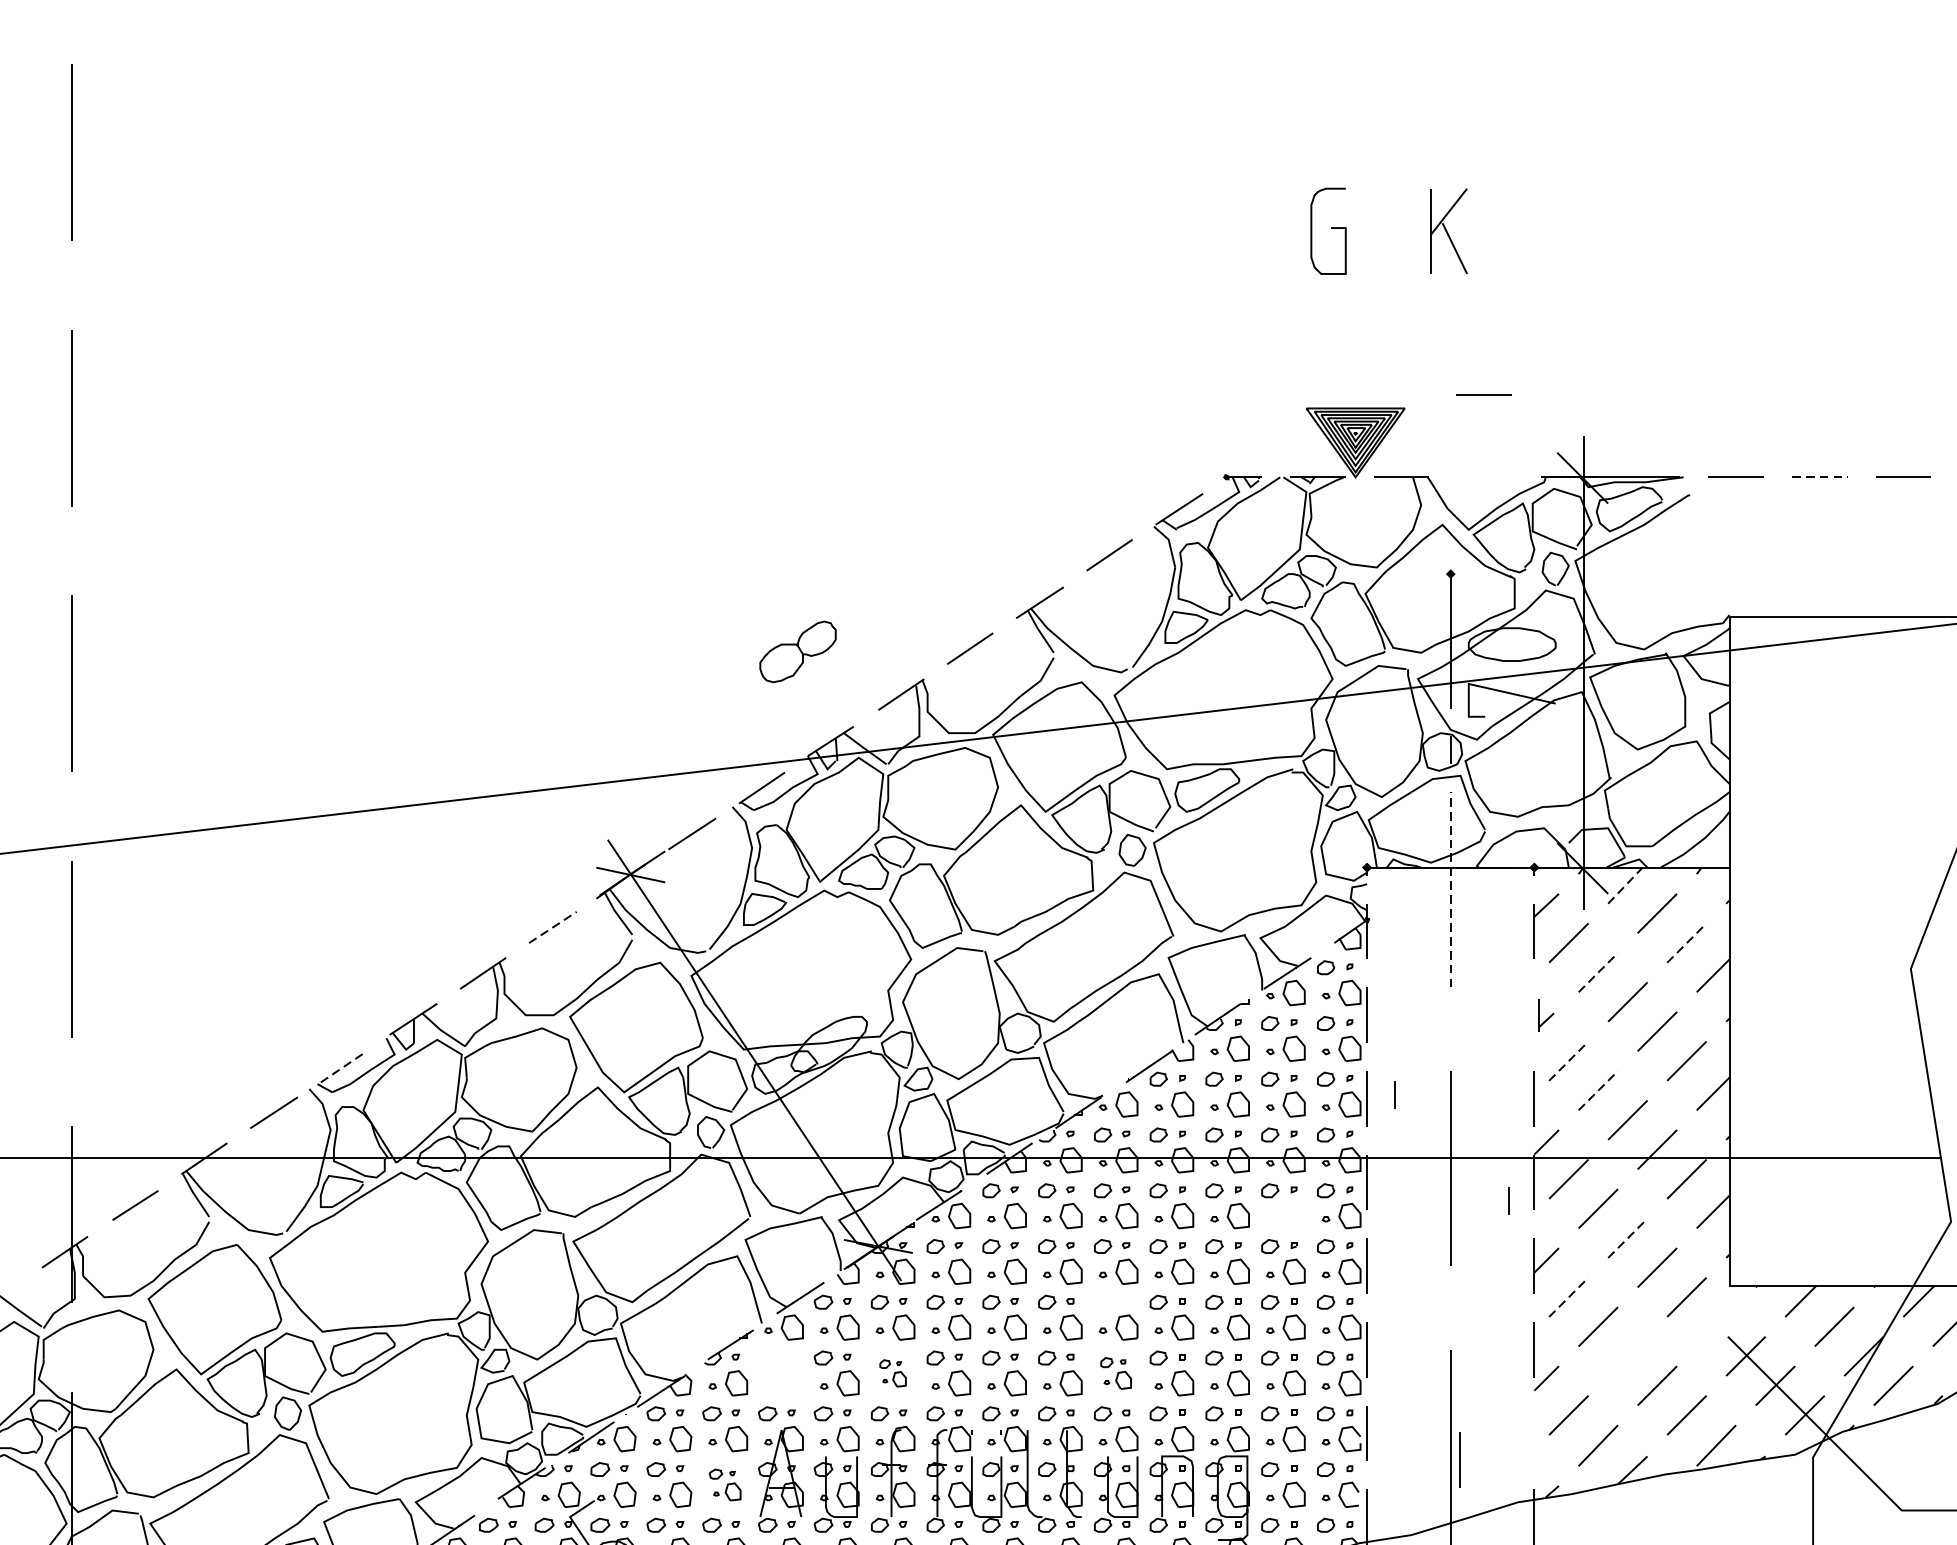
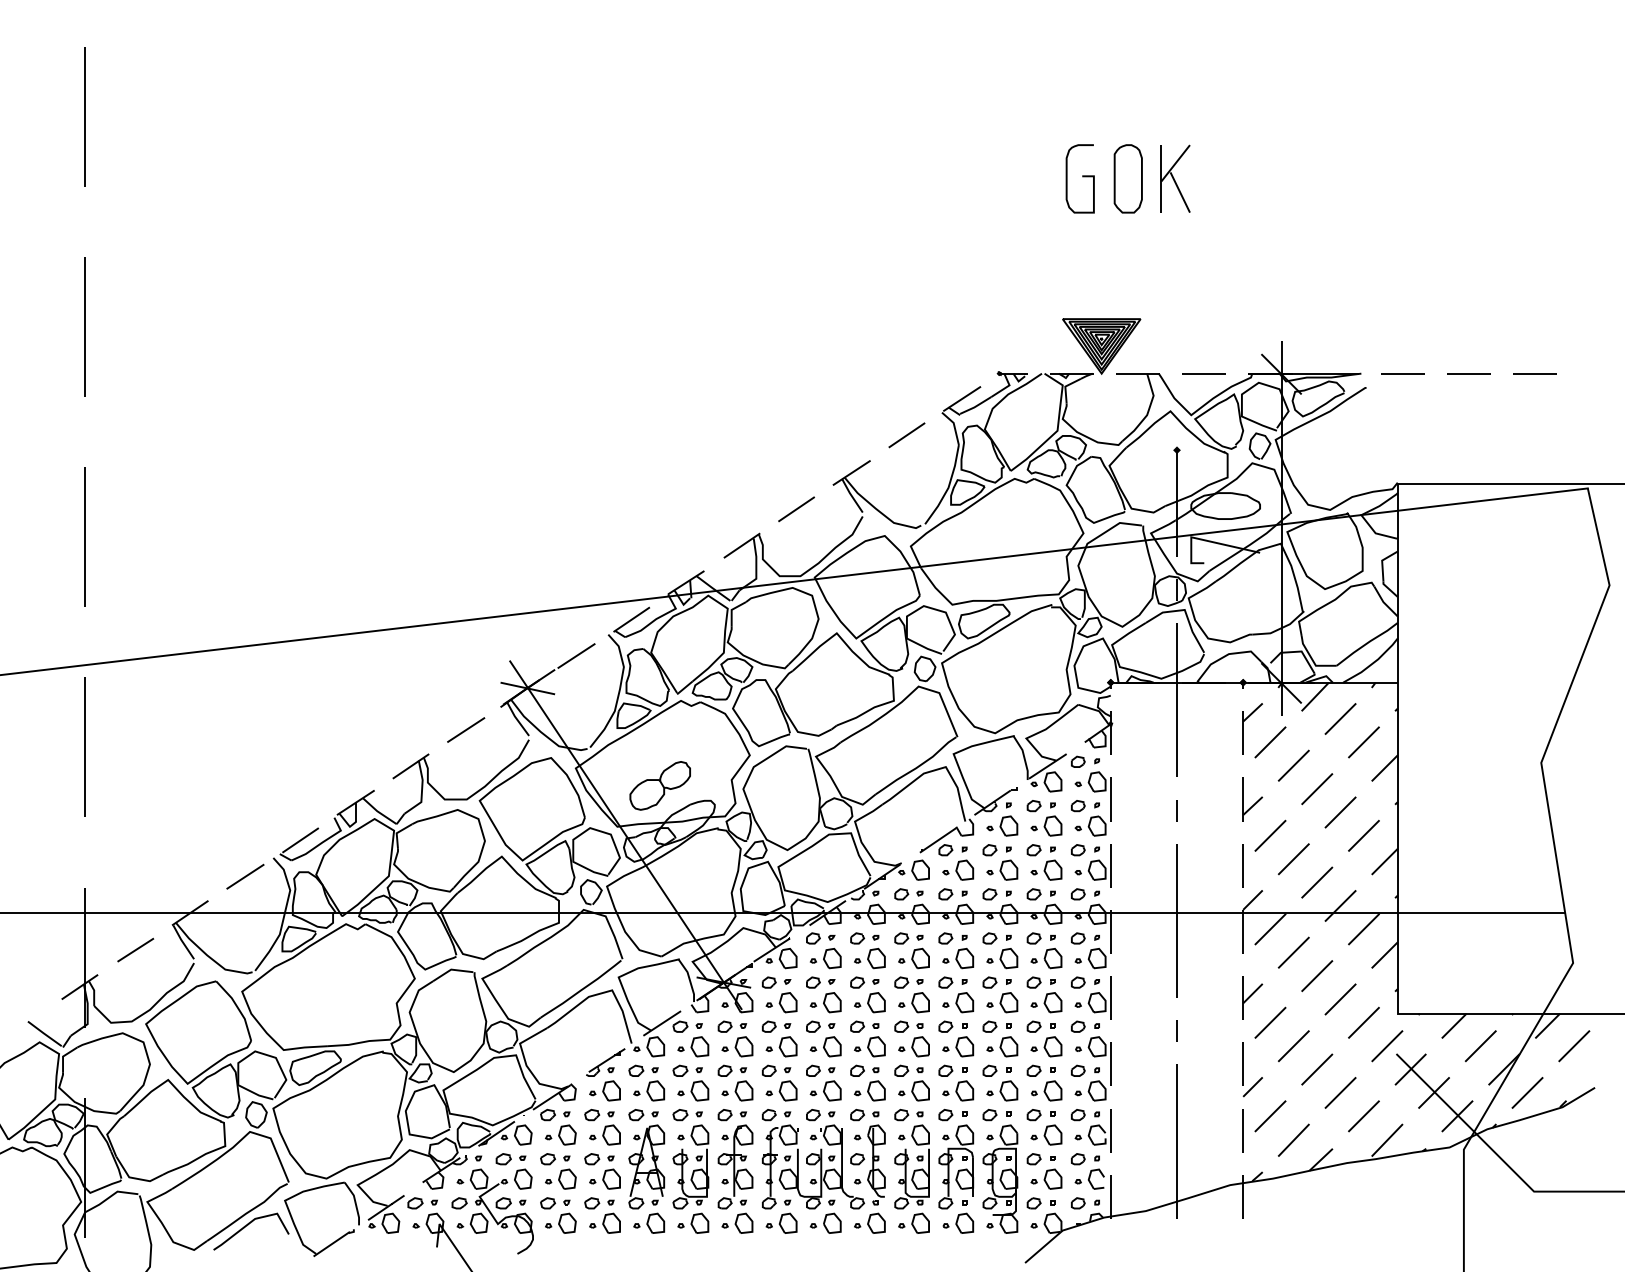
part: (1388, 230) -> (1127, 178), added
line: (1482, 395) -> (1203, 373), moved
line: (1820, 477) -> (1469, 373), dashed -> solid
part: (797, 651) -> (659, 785), moved
line: (1625, 885) -> (1315, 696), dashed -> solid
line: (1451, 888) -> (1177, 699), dashed -> solid
line: (553, 928) -> (466, 730), dashed -> solid
line: (1687, 943) -> (1364, 742), dashed -> solid
line: (1599, 972) -> (1294, 765), dashed -> solid
part: (1546, 1015) -> (1252, 799), size x1.67
line: (1568, 1060) -> (1270, 835), dashed -> solid
line: (343, 1067) -> (300, 840), dashed -> solid
line: (1599, 1089) -> (1294, 858), dashed -> solid
line: (1394, 1094) -> (1176, 810), moved
line: (1508, 1199) -> (1176, 1030), moved
part: (1285, 1216) -> (1046, 958), added
line: (1628, 1237) -> (1317, 975), dashed -> solid
line: (1568, 1296) -> (1270, 1022), dashed -> solid
part: (1111, 1301) -> (908, 1026), added
line: (1716, 1327) -> (1387, 1046), added
line: (1628, 1356) -> (1317, 1069), added
part: (780, 1372) -> (646, 1082), added
part: (893, 1372) -> (735, 1082), size x1.67
part: (1115, 1372) -> (911, 1082), size x1.43
line: (1458, 1459) -> (1242, 1130), moved
part: (725, 1485) -> (602, 1171), size x1.43

